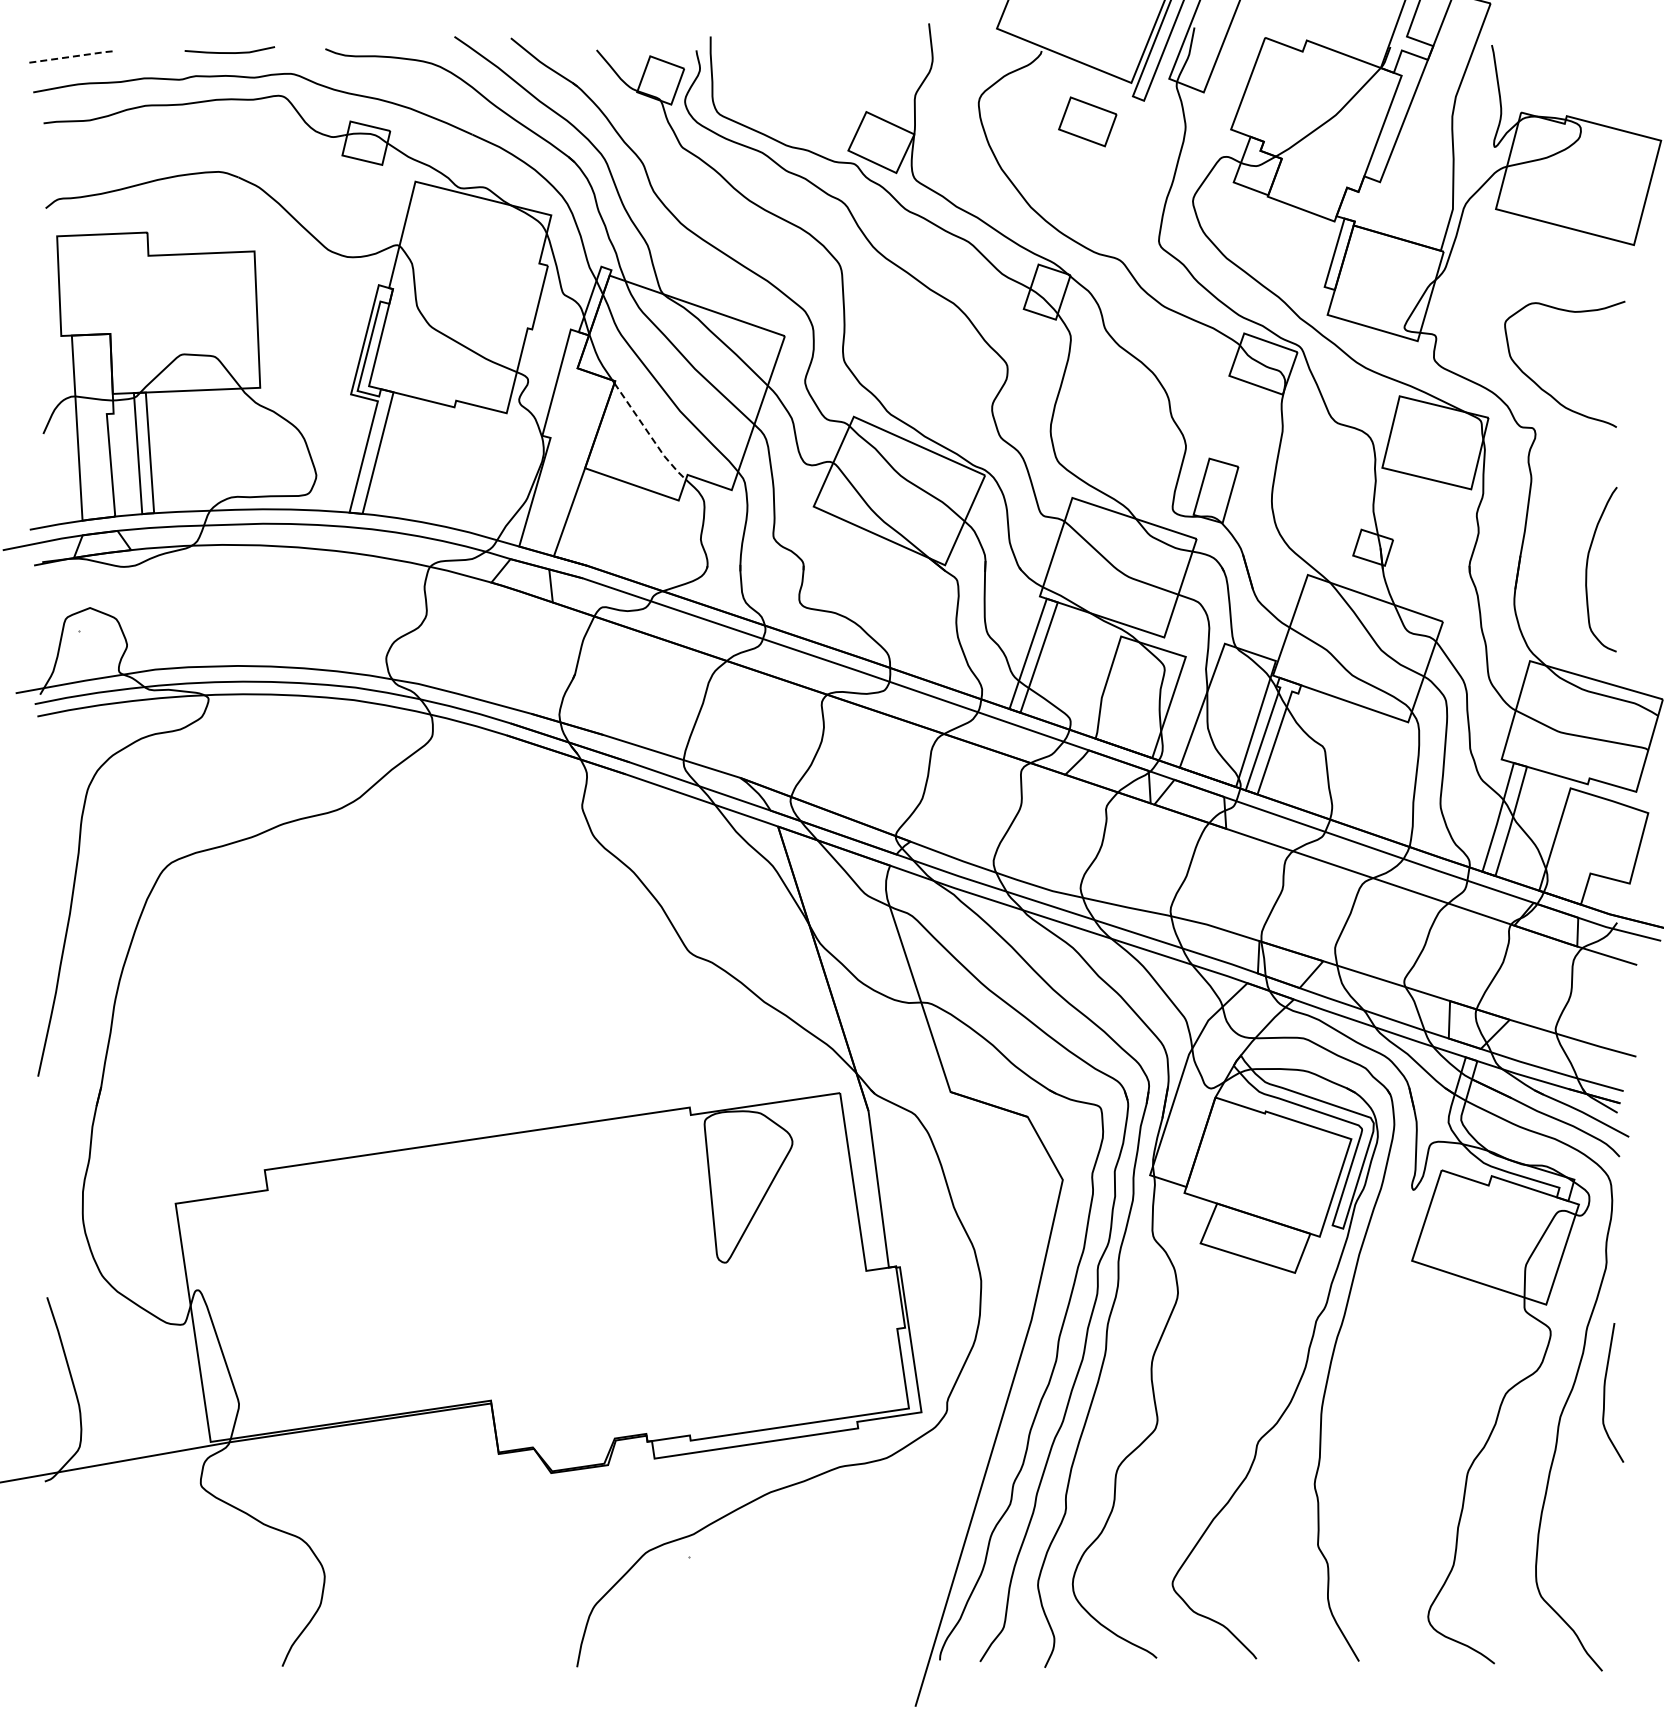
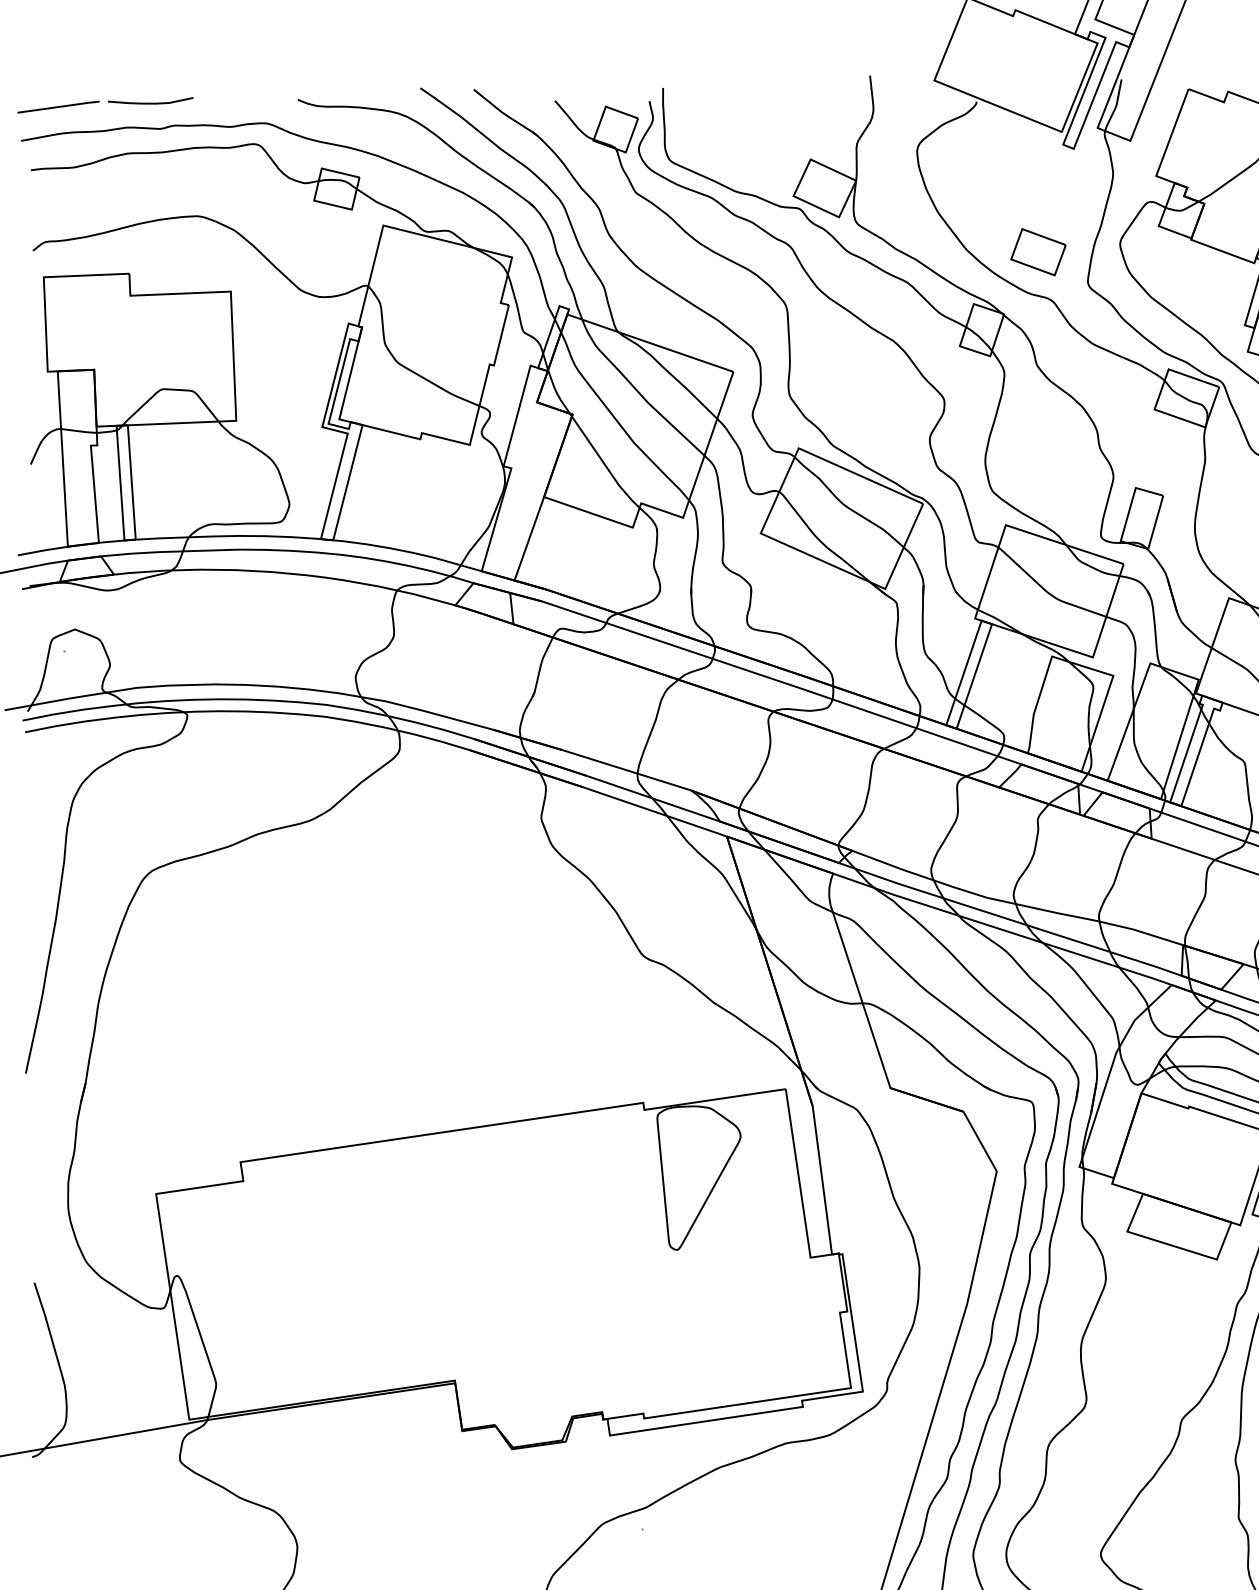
curve: (229, 52) -> (150, 103), moved
line: (73, 56) -> (59, 106), dashed -> solid
part: (1087, 121) -> (1038, 251), moved
line: (649, 434) -> (605, 465), dashed -> solid

